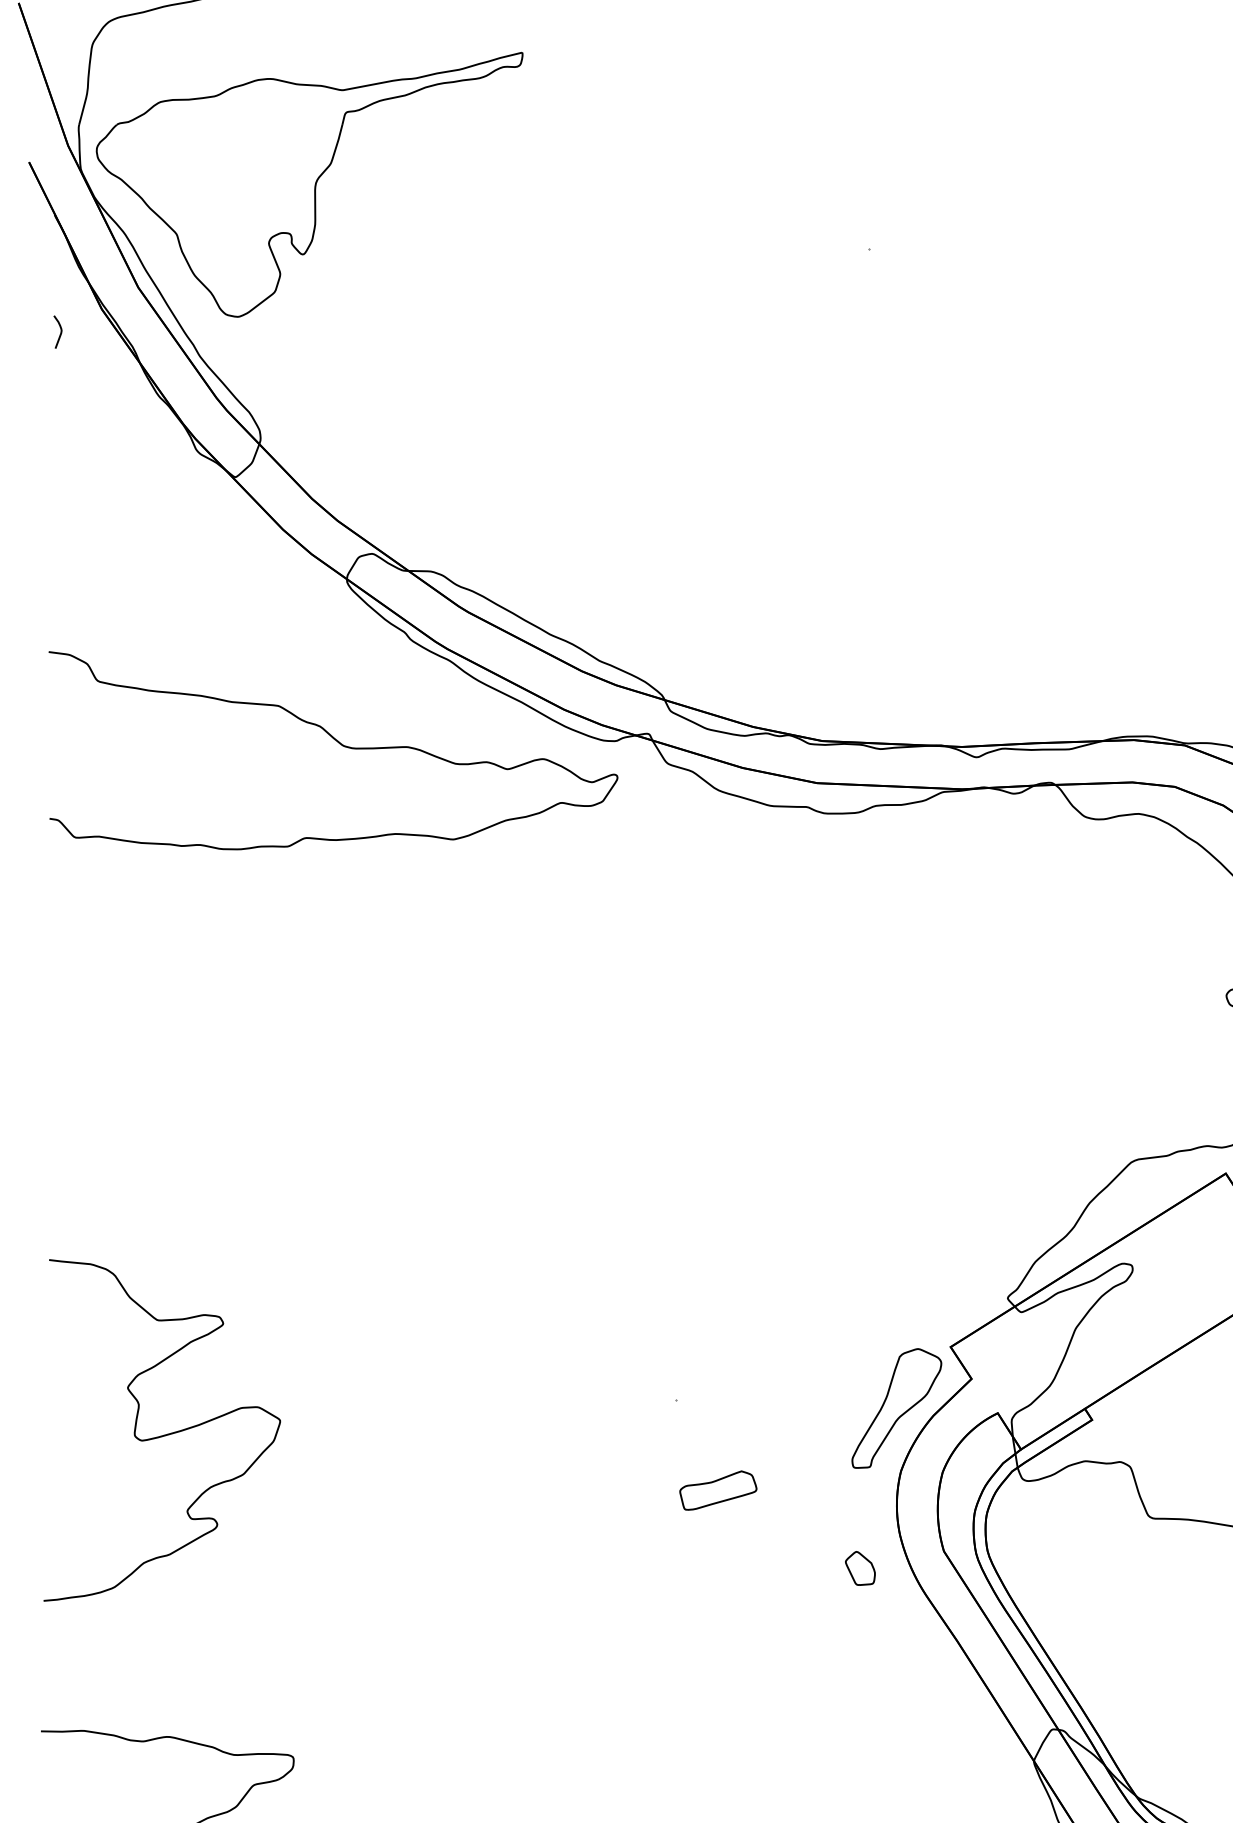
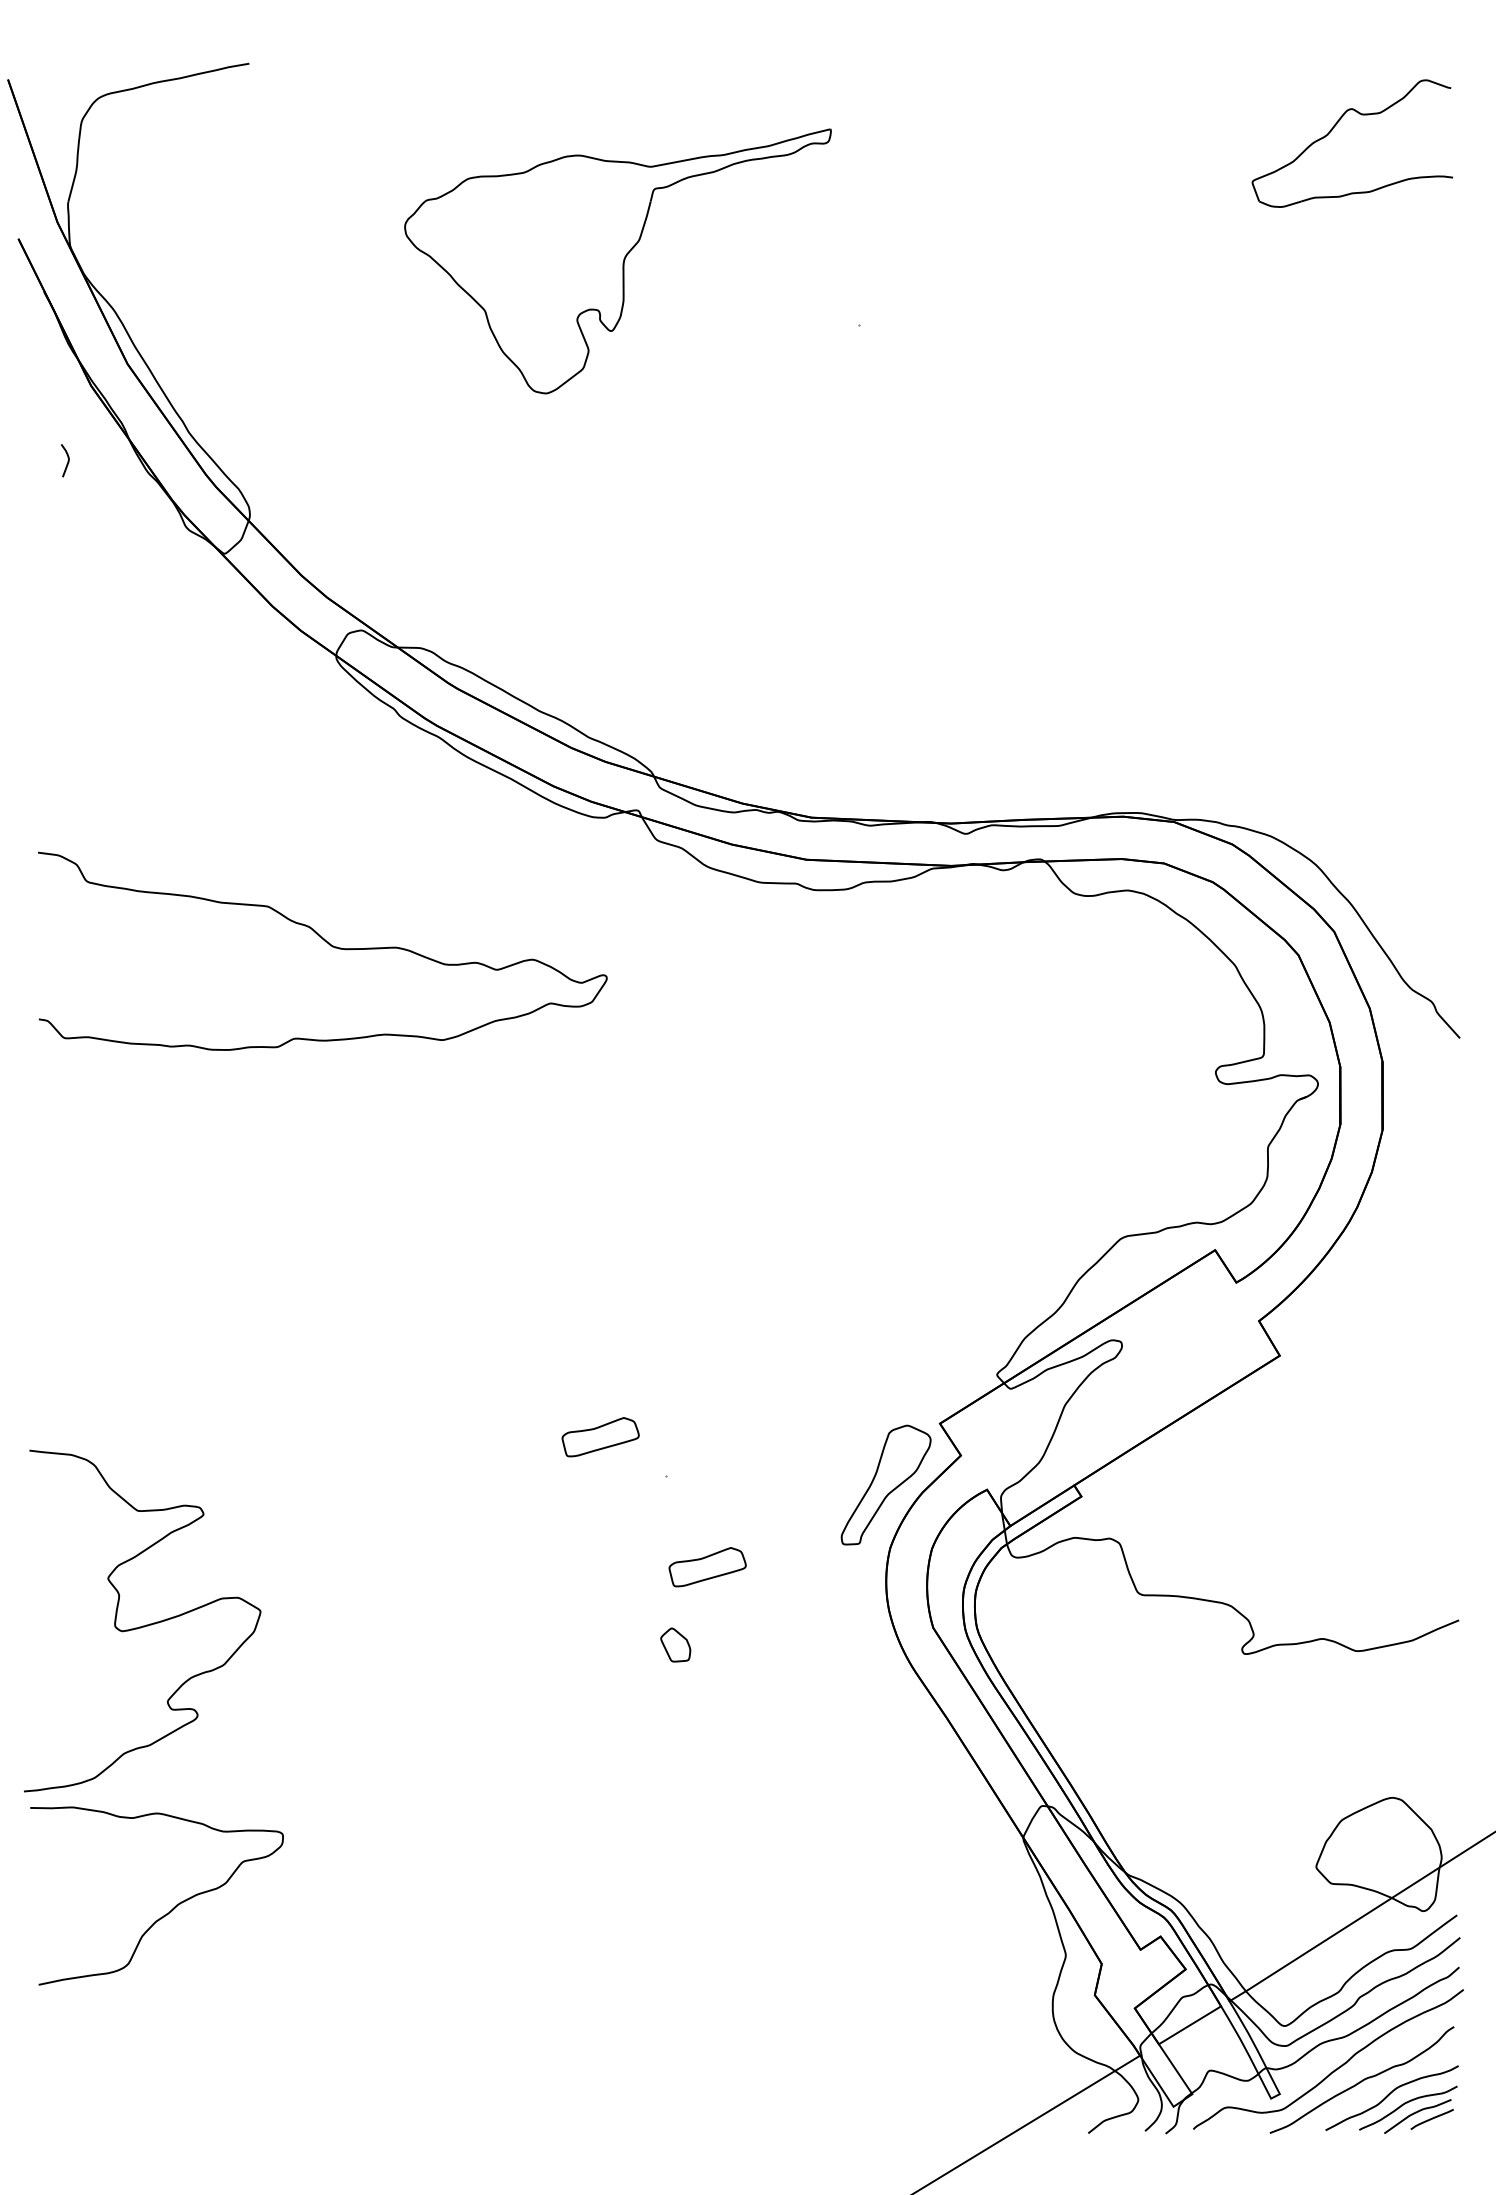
part: (309, 184) -> (617, 261), moved
curve: (60, 331) -> (67, 460), moved
curve: (339, 743) -> (328, 944), moved
part: (611, 1360) -> (600, 1437), added
curve: (162, 1434) -> (142, 1625), moved
part: (860, 1567) -> (675, 1644), moved

